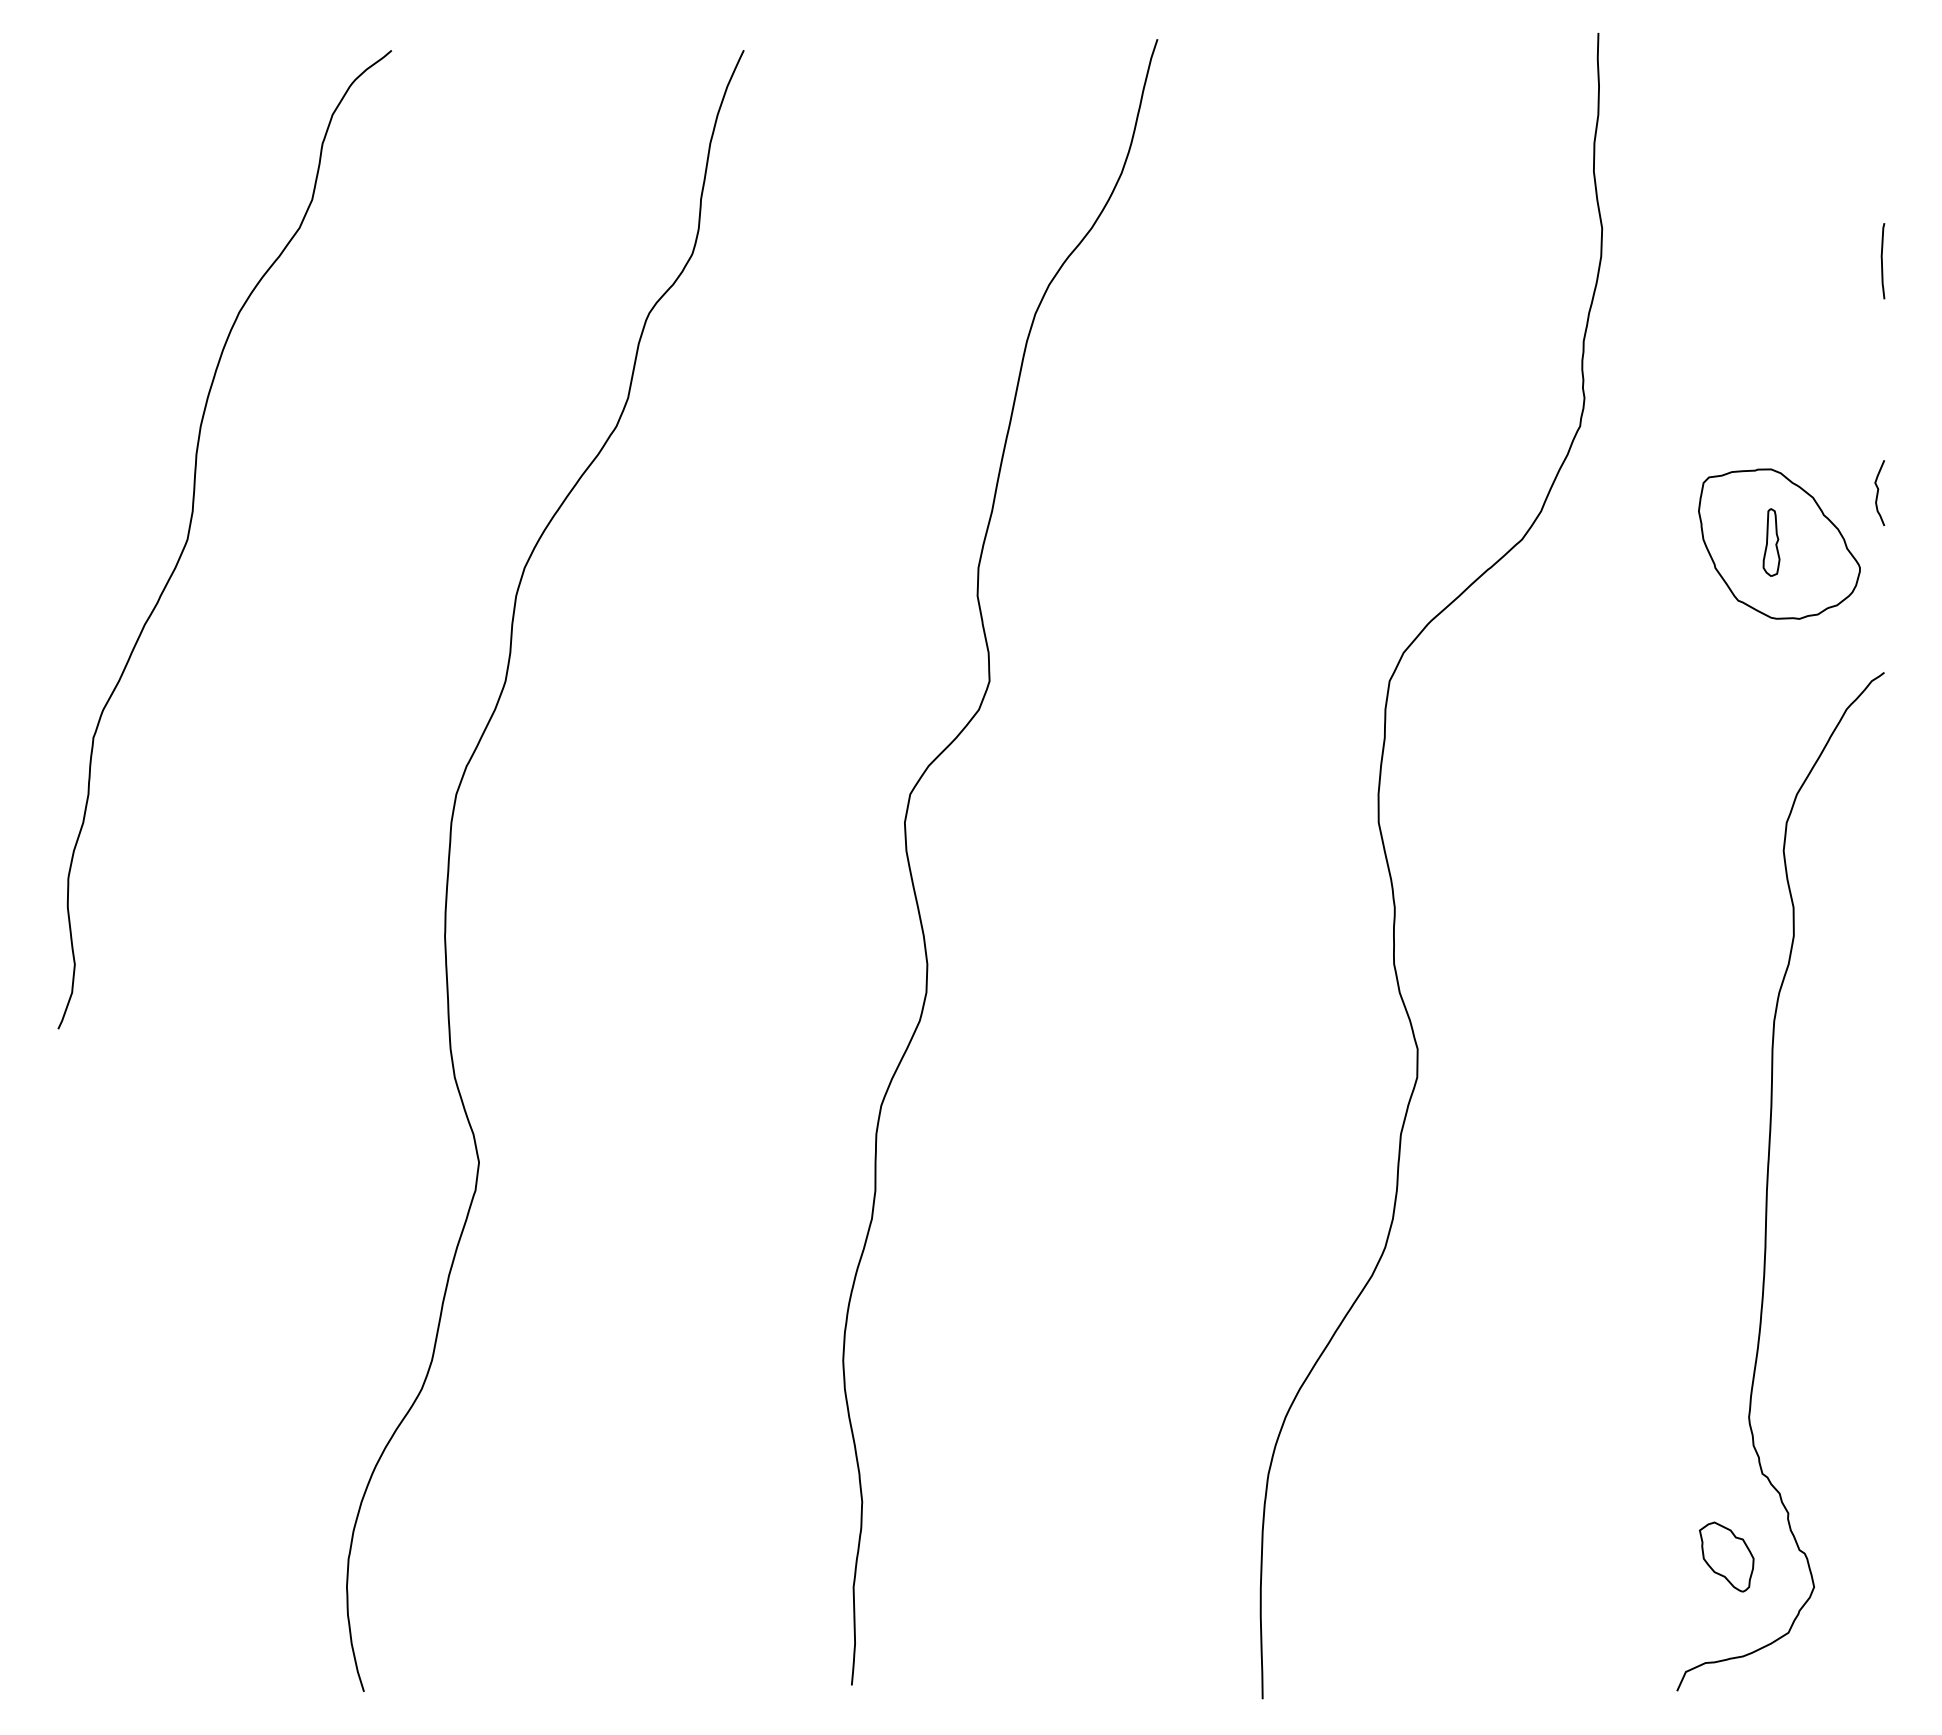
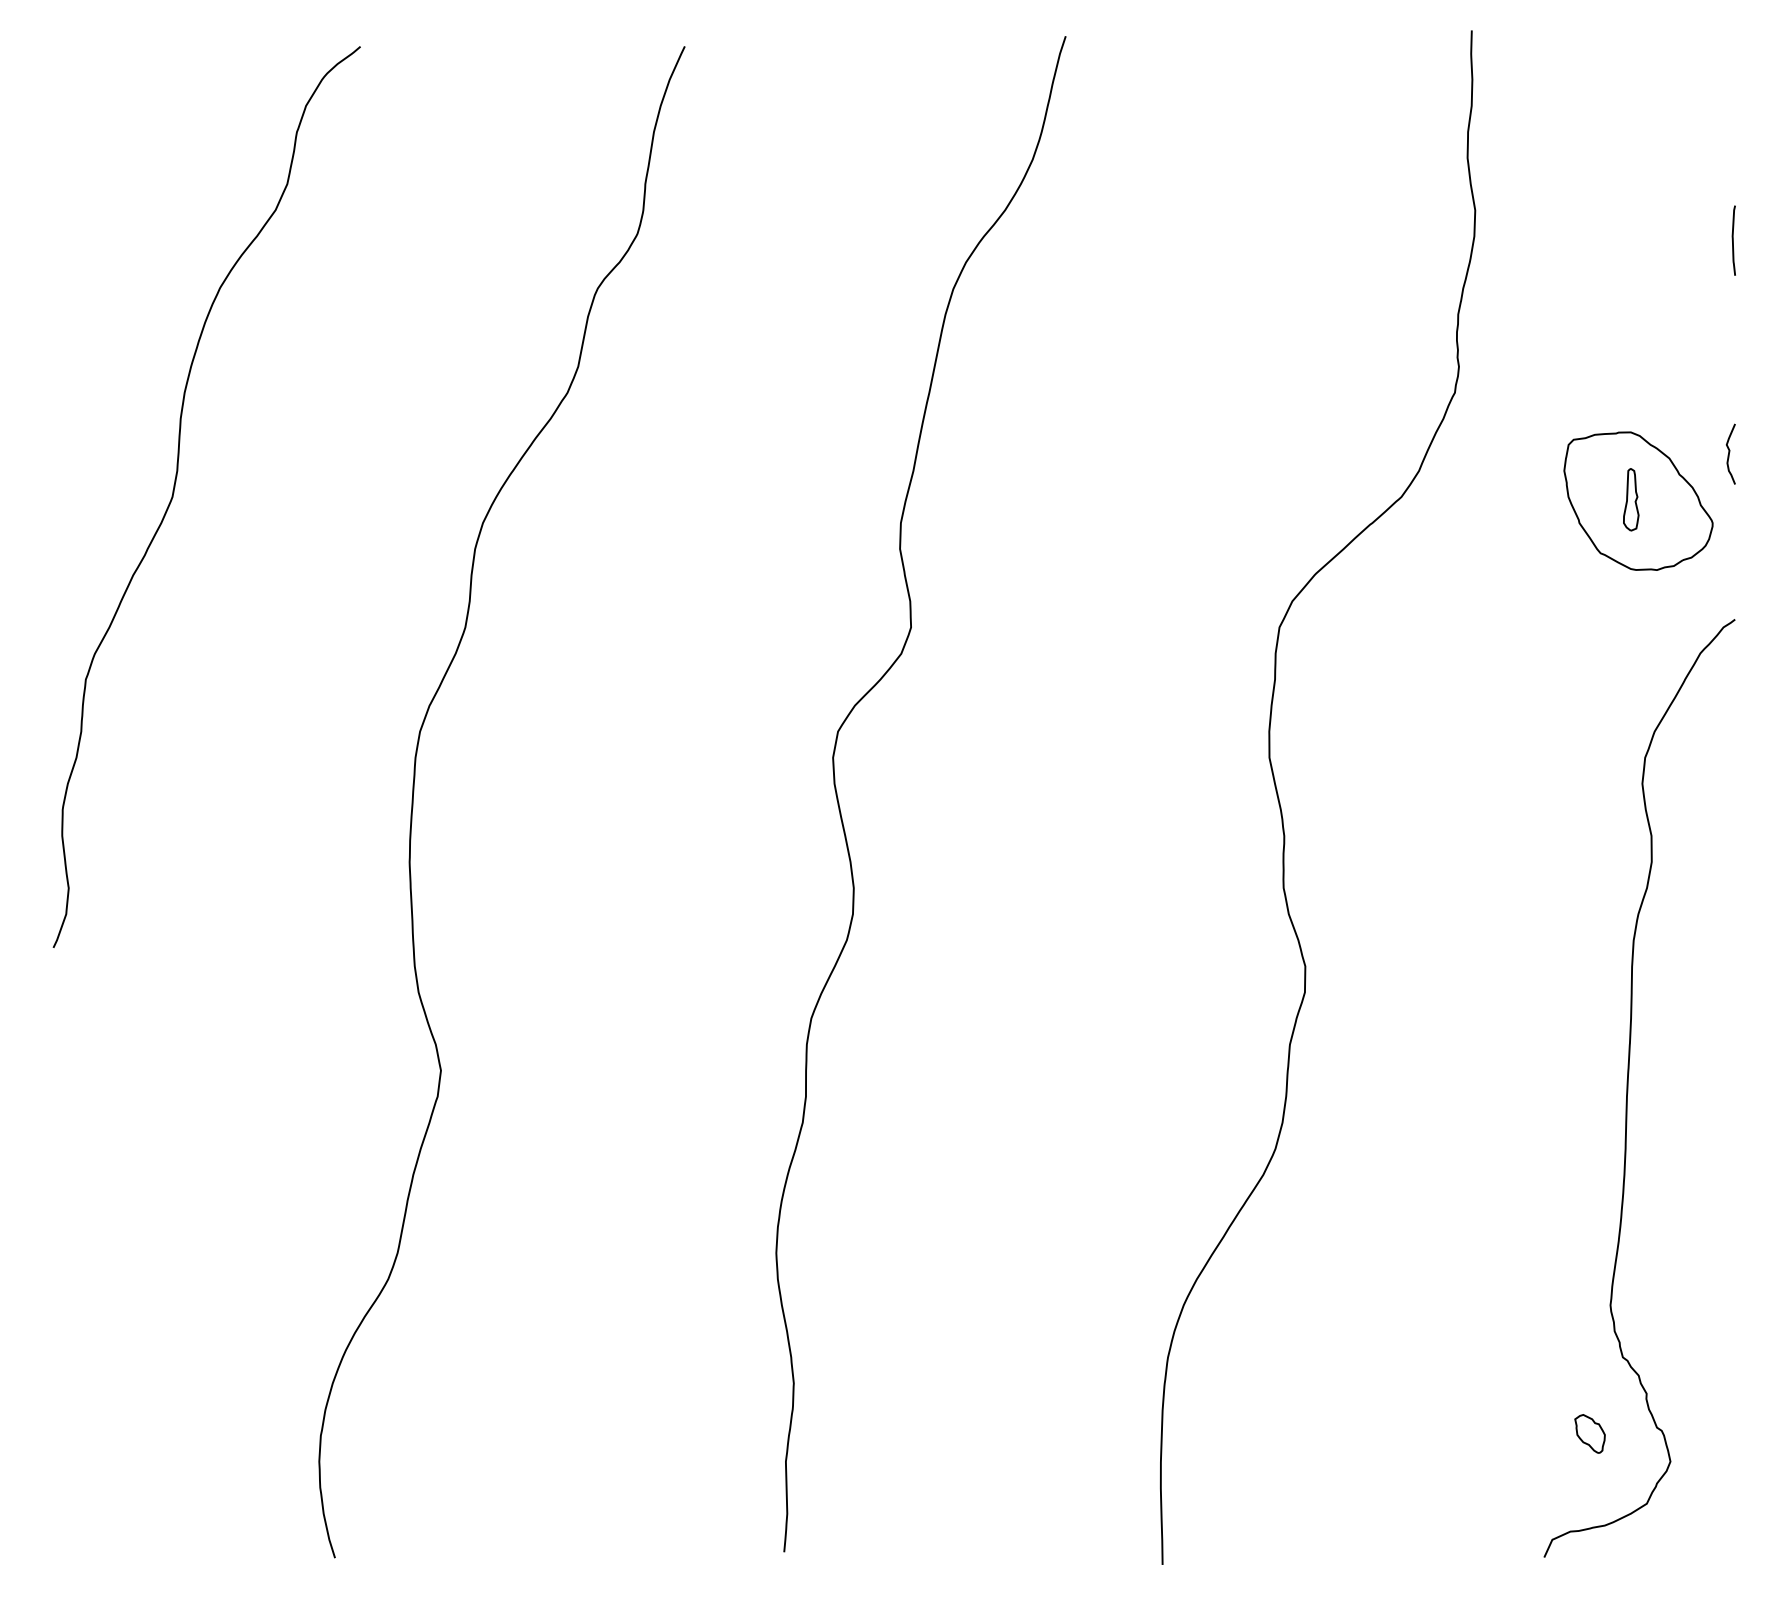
part: (1726, 1556) -> (1589, 1433), size x0.6

